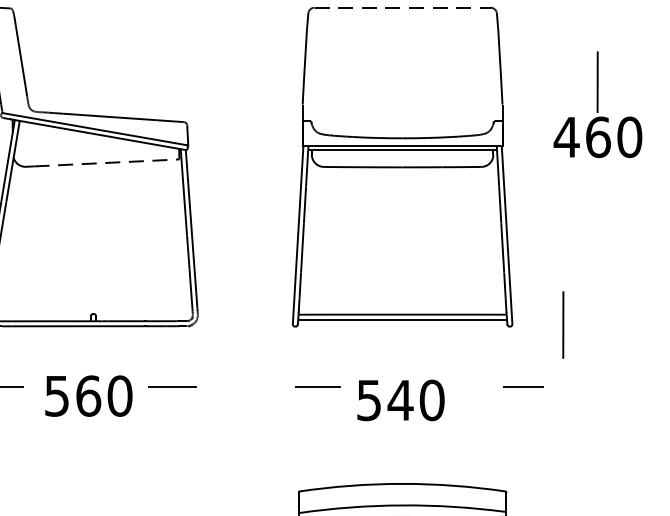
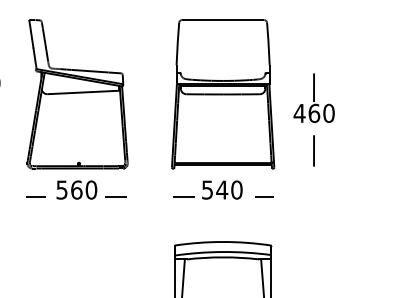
line: (403, 8) -> (223, 20), dashed -> solid
part: (596, 105) -> (313, 98), moved
line: (107, 163) -> (85, 92), dashed -> solid
line: (562, 324) -> (313, 150), moved
line: (523, 386) -> (264, 196), moved
text: (87, 394) -> (76, 189), moved
text: (401, 399) -> (222, 189), moved

